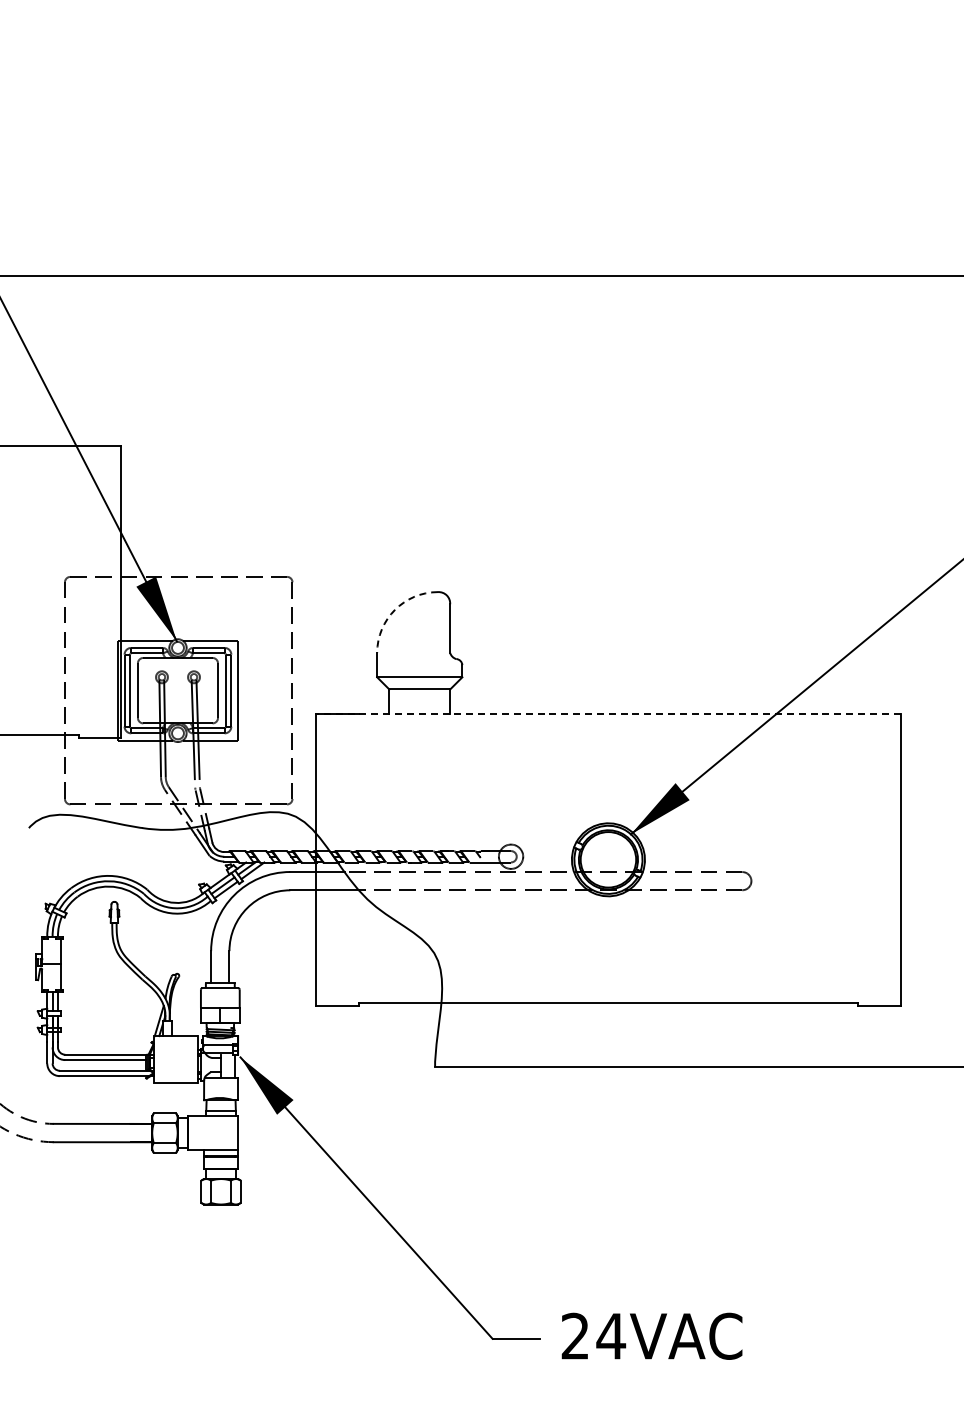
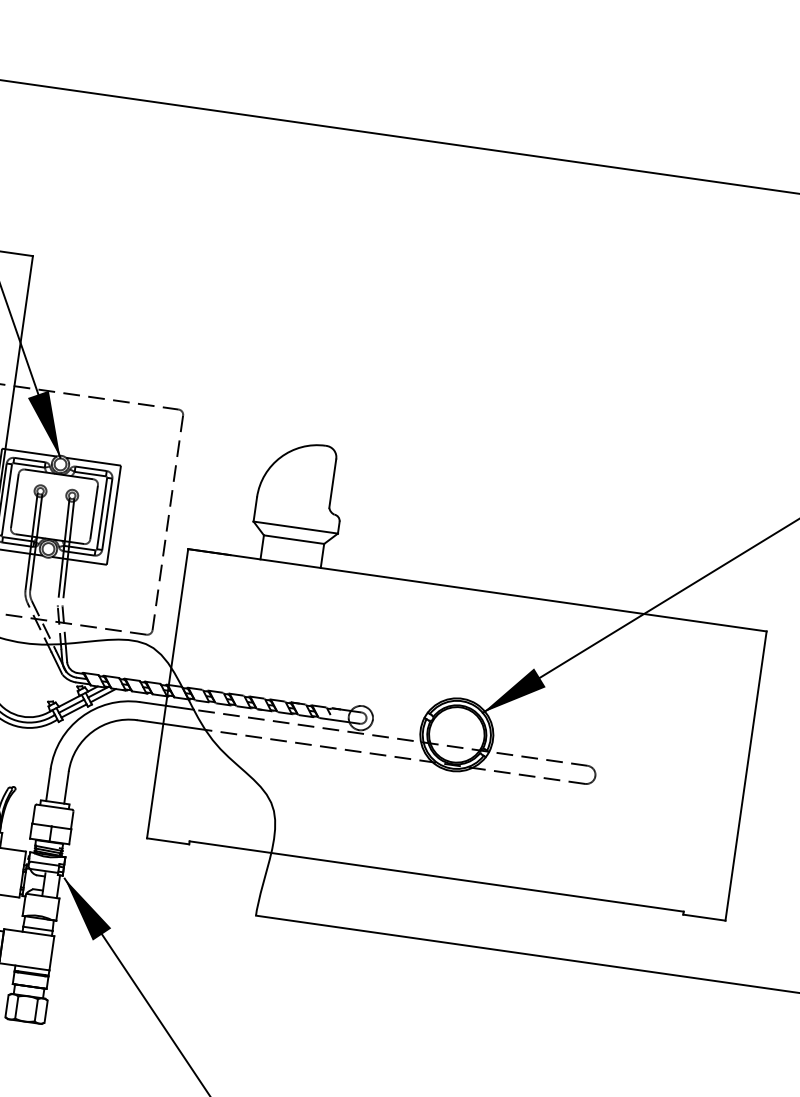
arc: (395, 609) -> (281, 457), dashed -> solid
line: (607, 713) -> (476, 589), dashed -> solid

